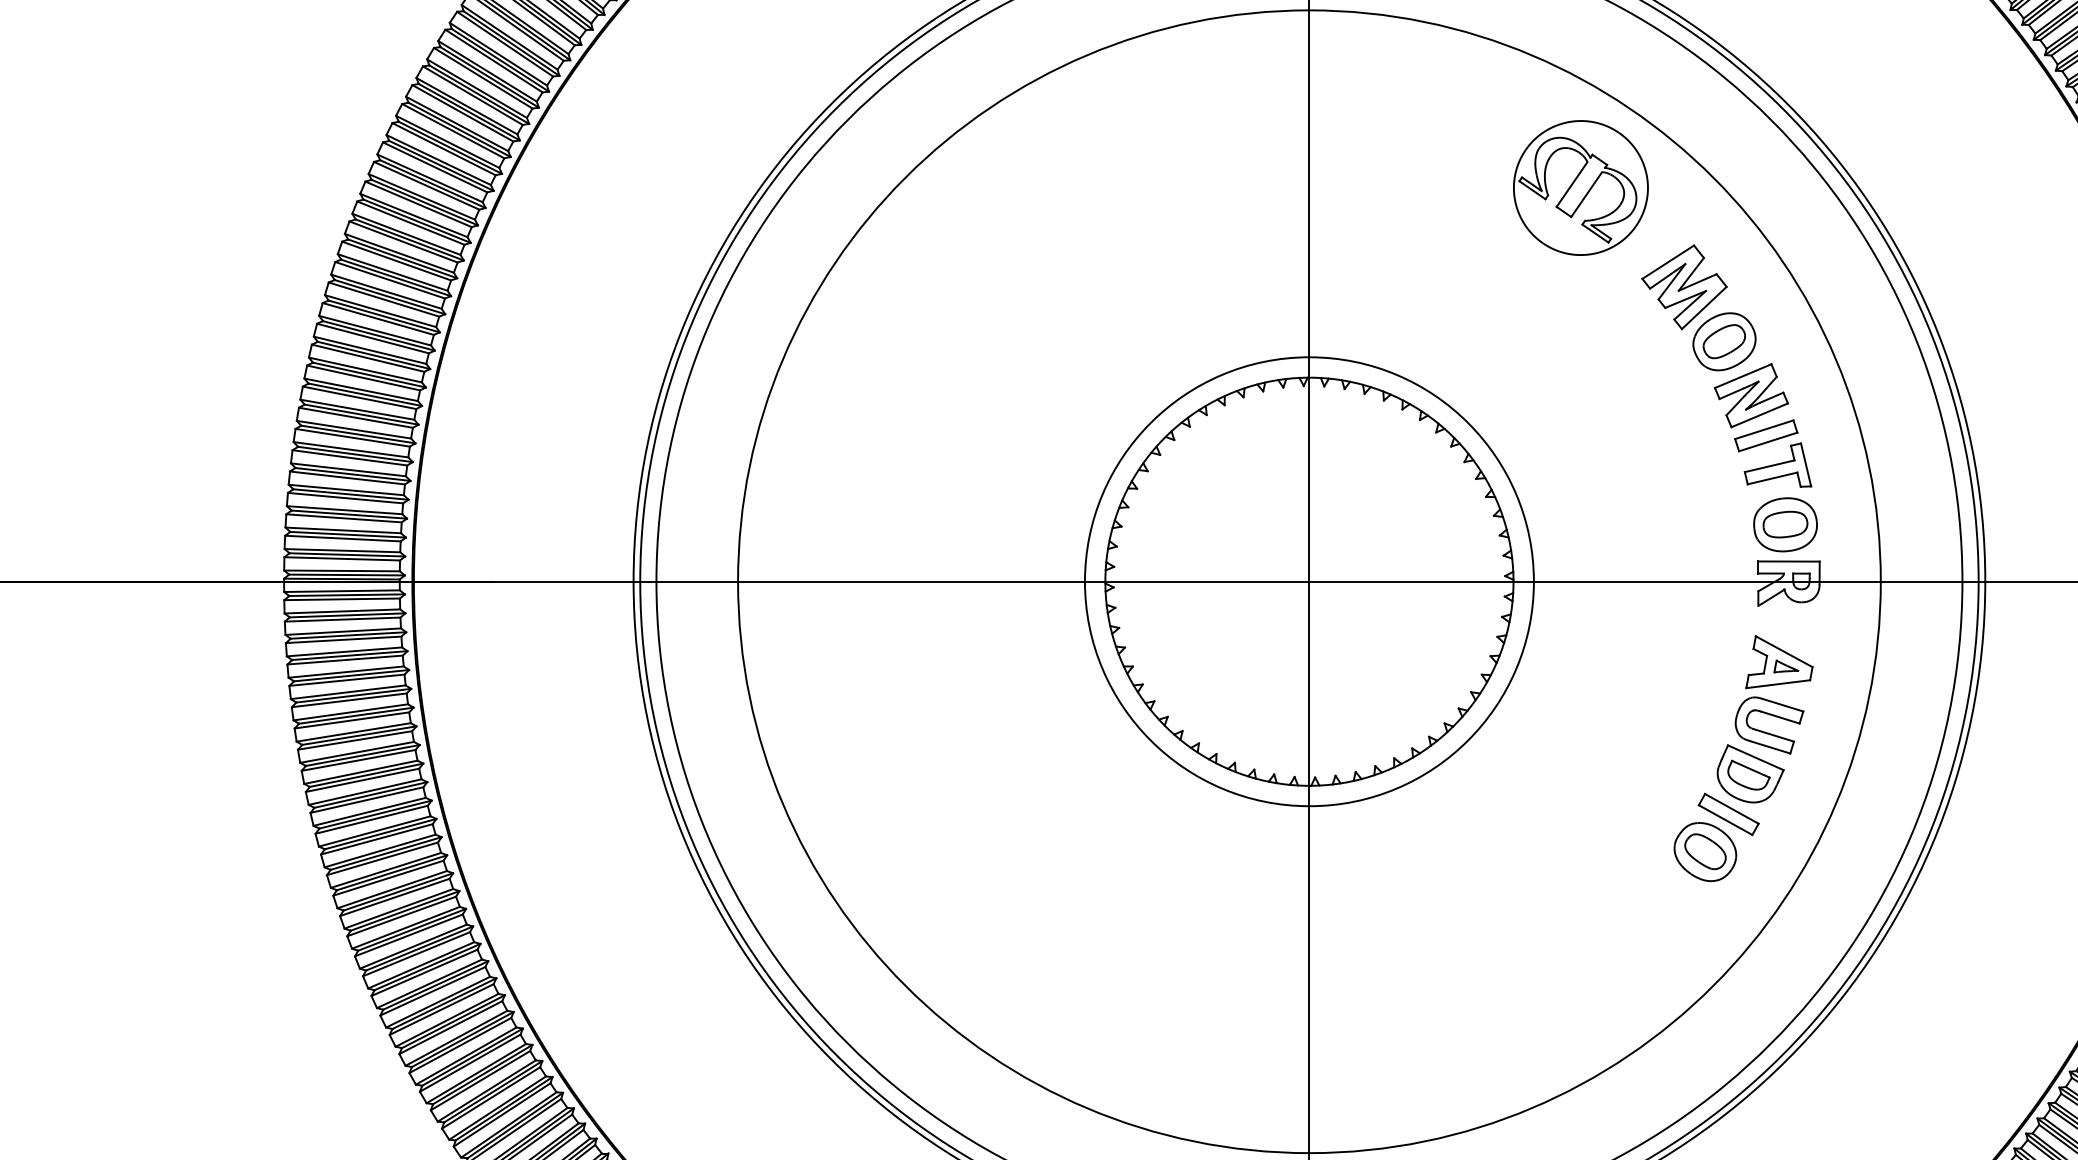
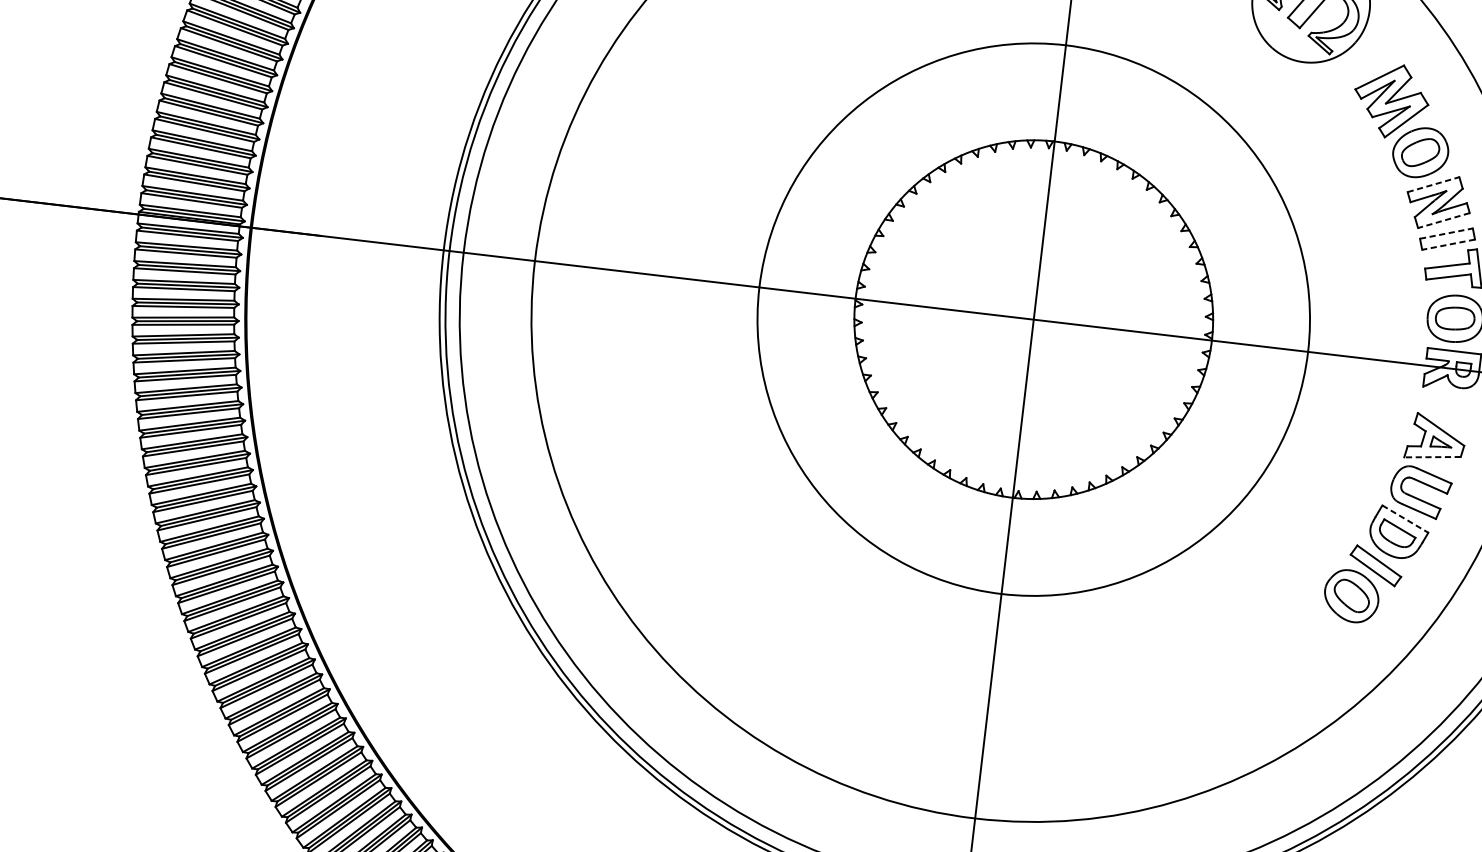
line: (1743, 376) -> (1433, 185), solid -> dashed
line: (1759, 415) -> (1443, 220), solid -> dashed
line: (1764, 429) -> (1446, 233), solid -> dashed
line: (1768, 441) -> (1448, 244), solid -> dashed
circle: (1308, 581) -> (1032, 319), size x1.4
line: (1777, 684) -> (1431, 457), solid -> dashed
line: (1756, 757) -> (1406, 518), solid -> dashed

